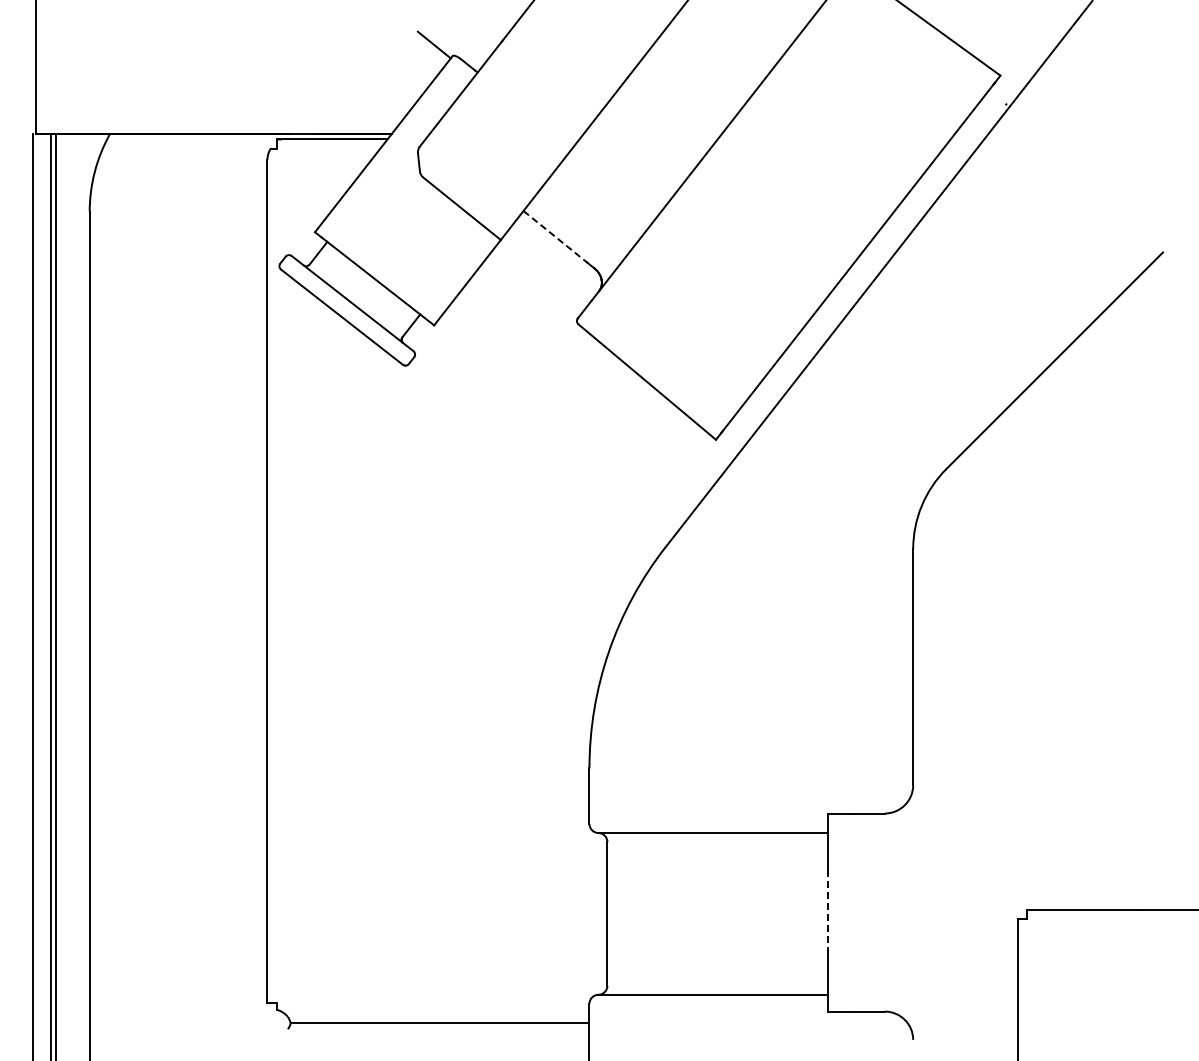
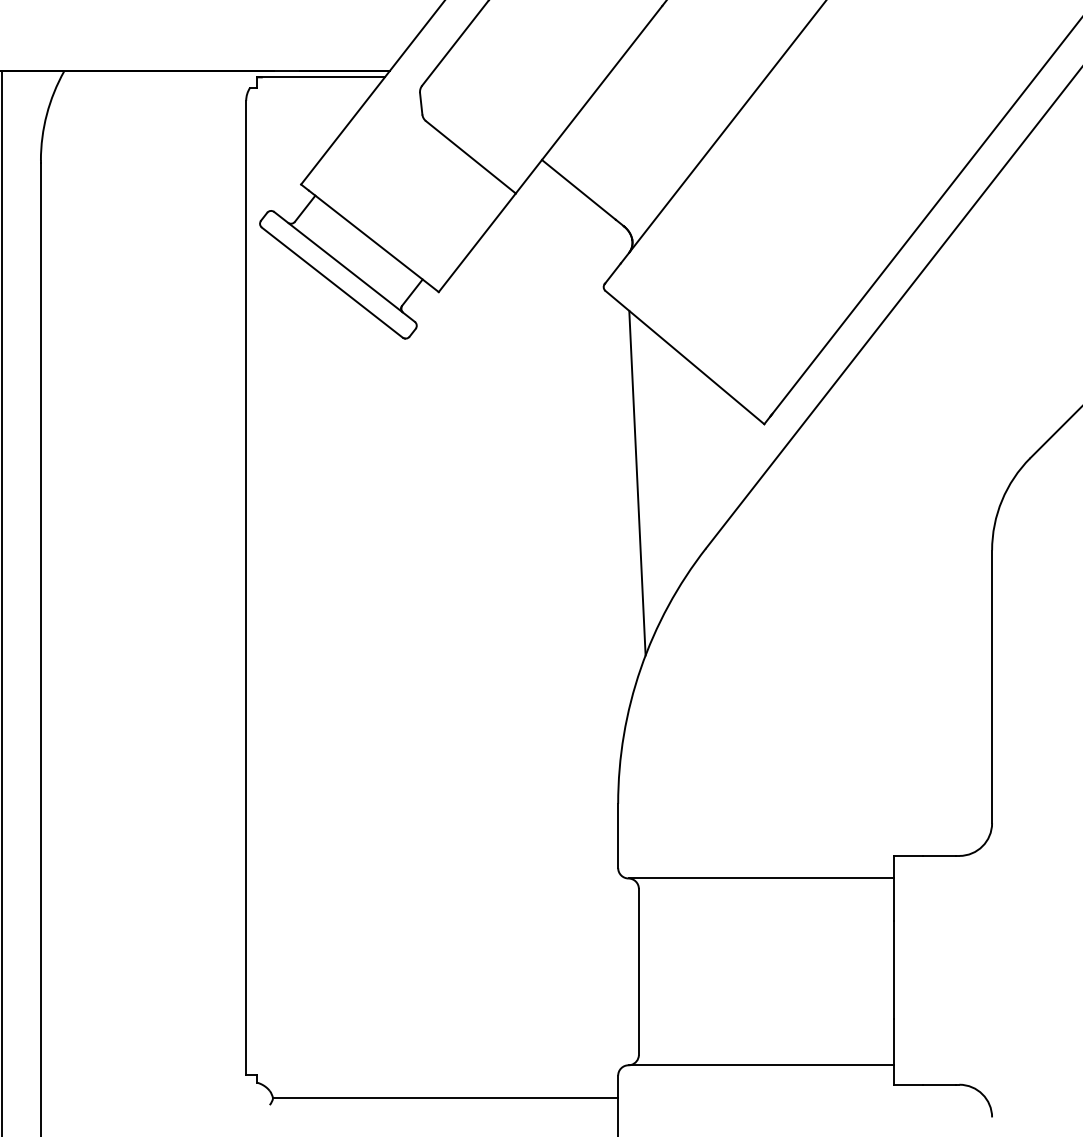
line: (555, 237) -> (578, 190), dashed -> solid
line: (606, 490) -> (637, 482), added
line: (828, 913) -> (894, 971), dashed -> solid

